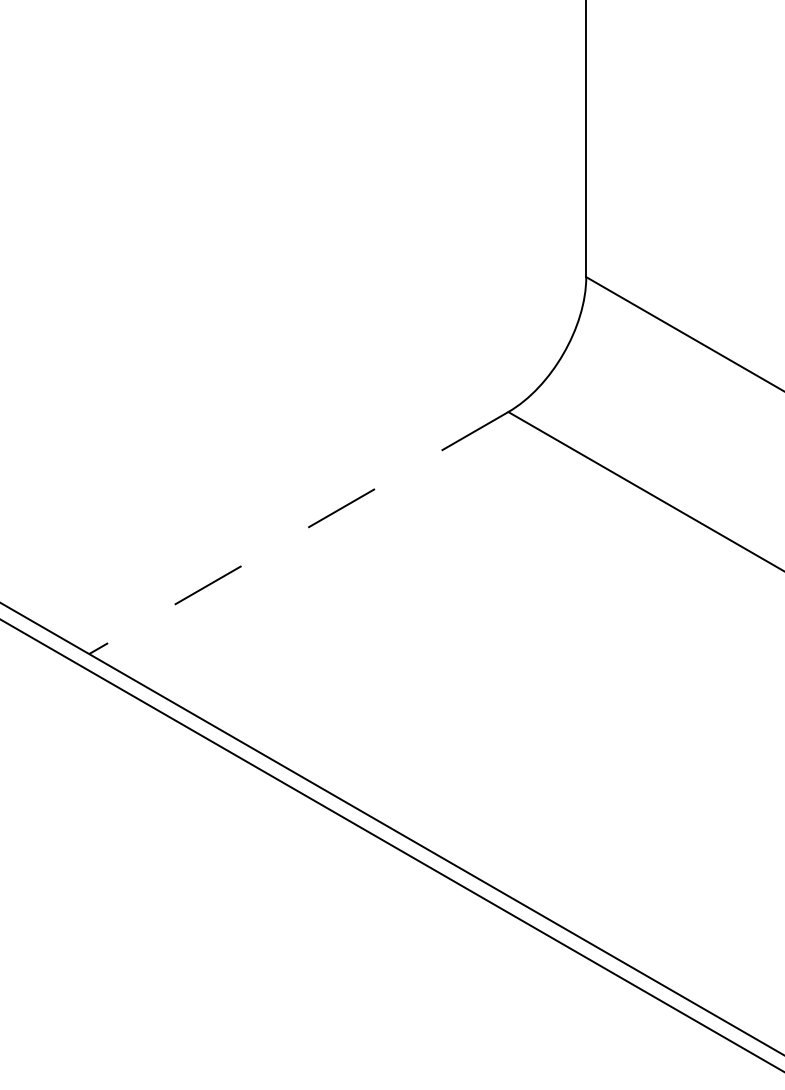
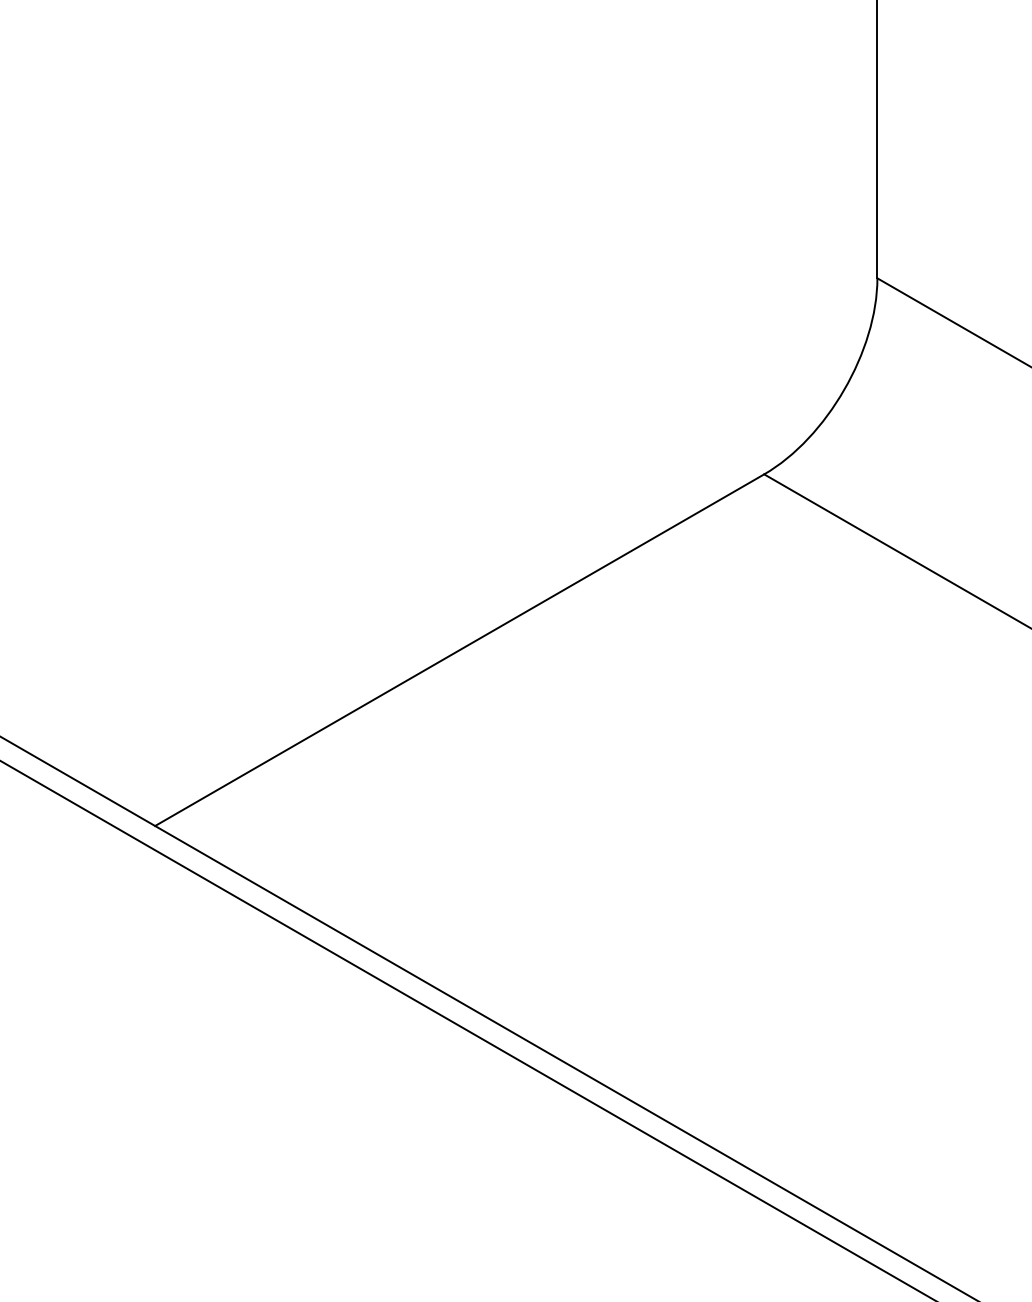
line: (298, 533) -> (459, 650), dashed -> solid

